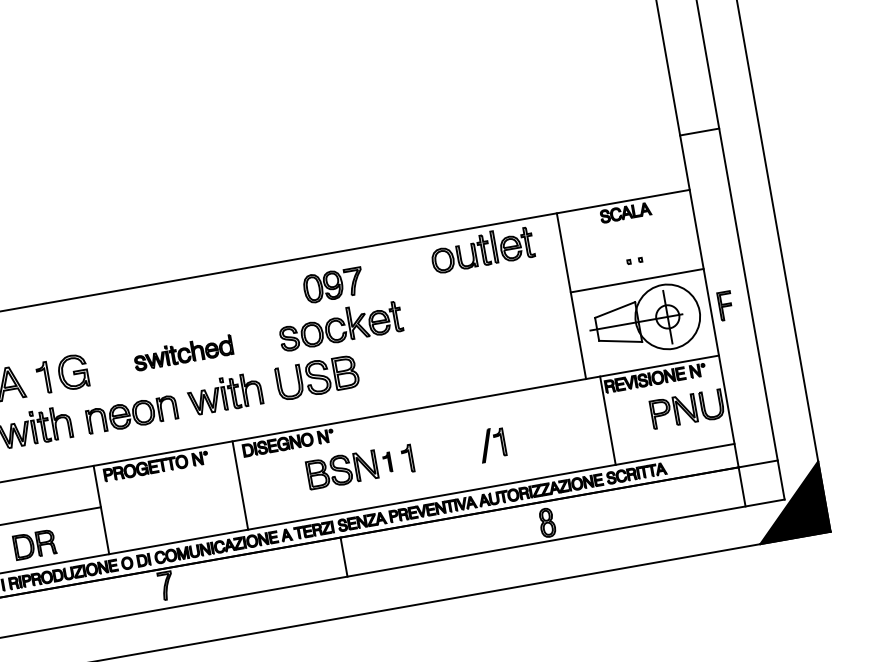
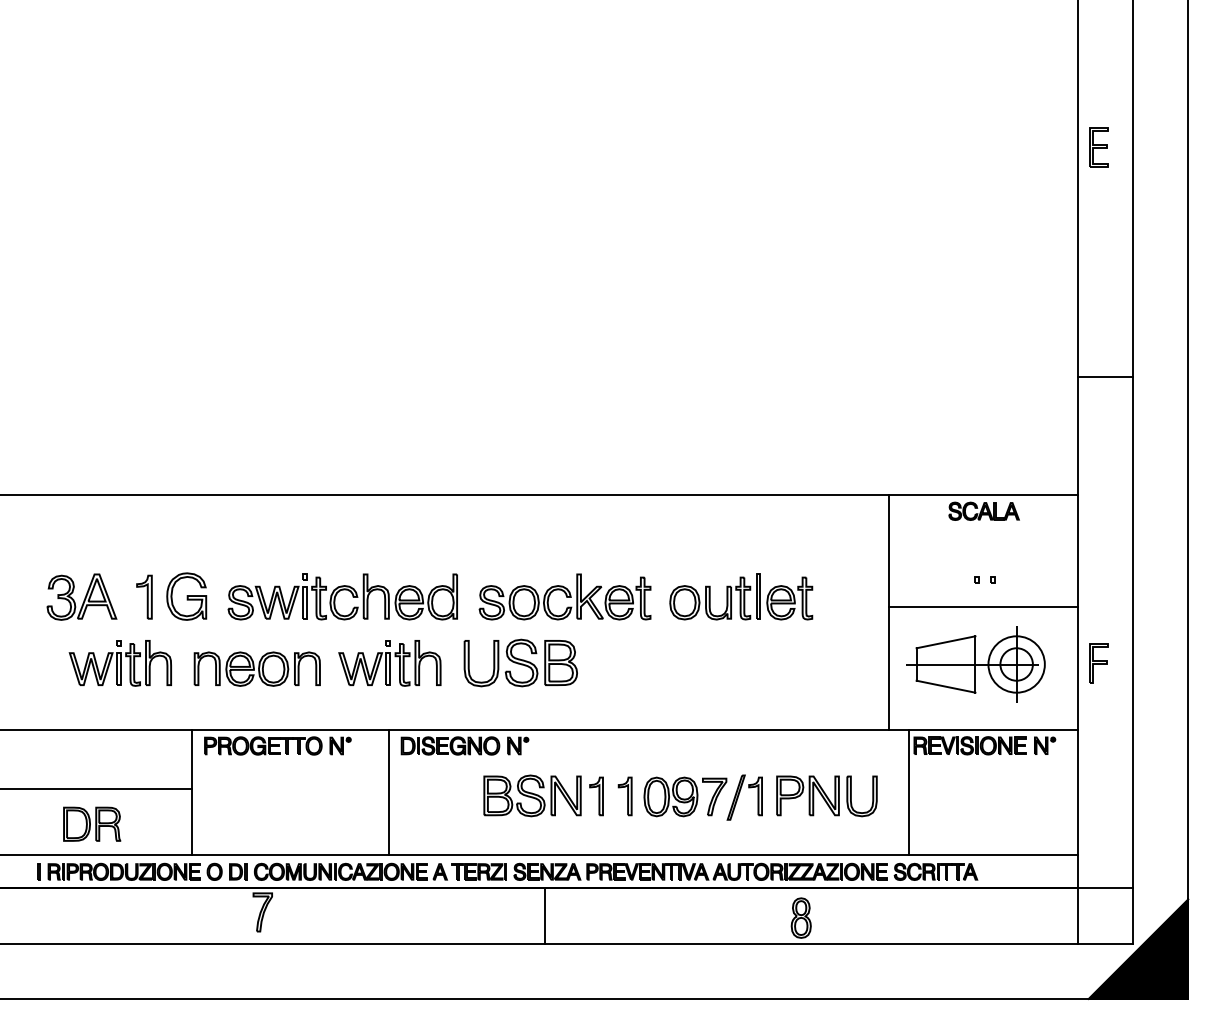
line: (699, 132) -> (1104, 377), moved
part: (482, 249) -> (741, 596), moved
part: (333, 284) -> (685, 796), moved
circle: (667, 316) -> (1016, 664), size x0.62
part: (183, 352) -> (342, 596), size x1.67
part: (686, 409) -> (826, 796), moved
part: (387, 462) -> (596, 796), size x1.43
line: (343, 556) -> (544, 915), moved

